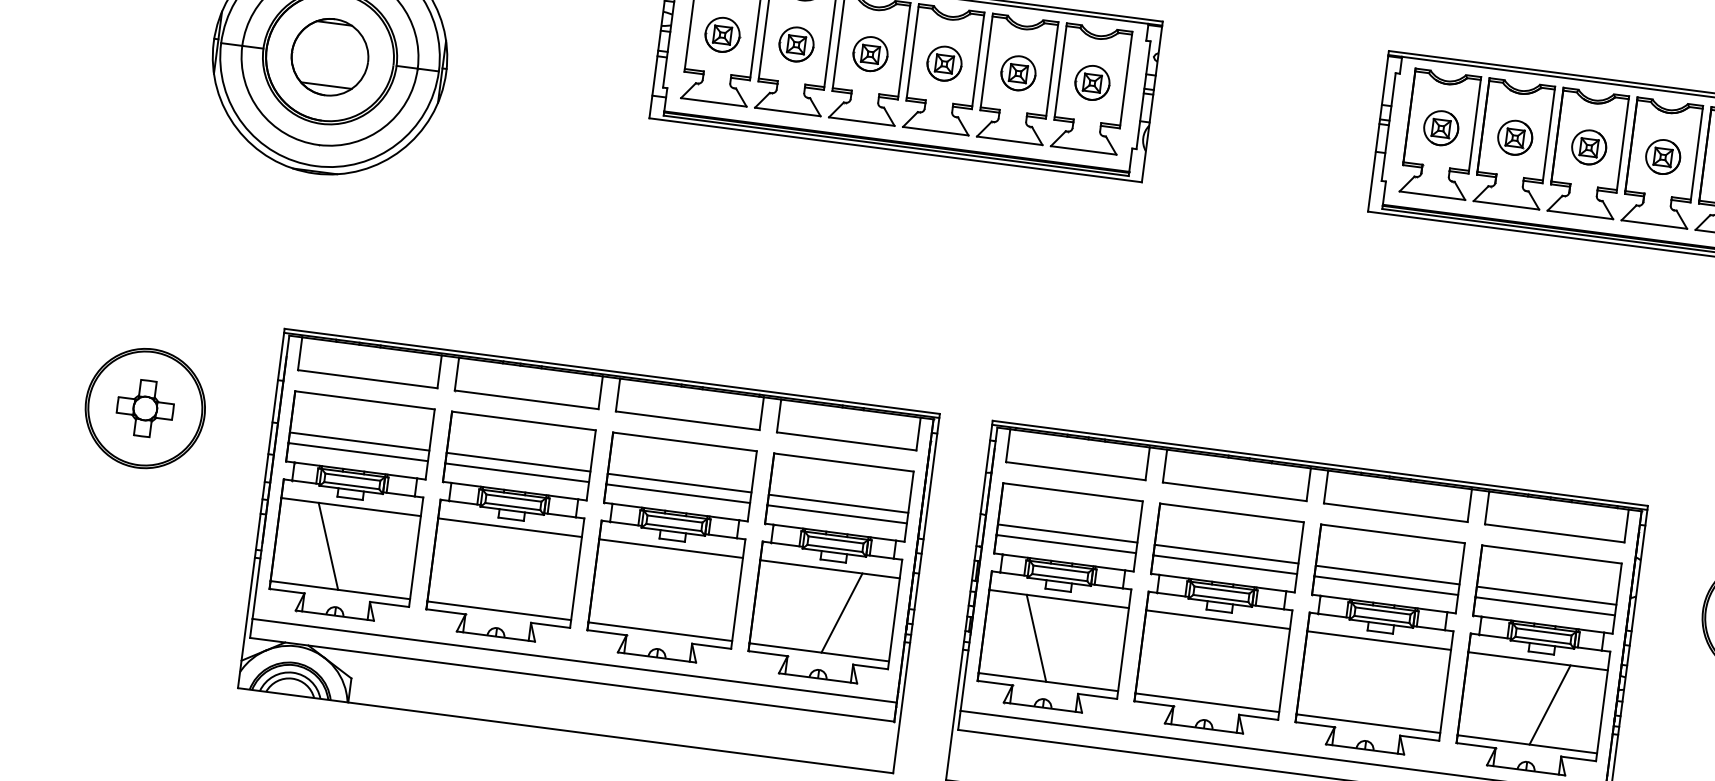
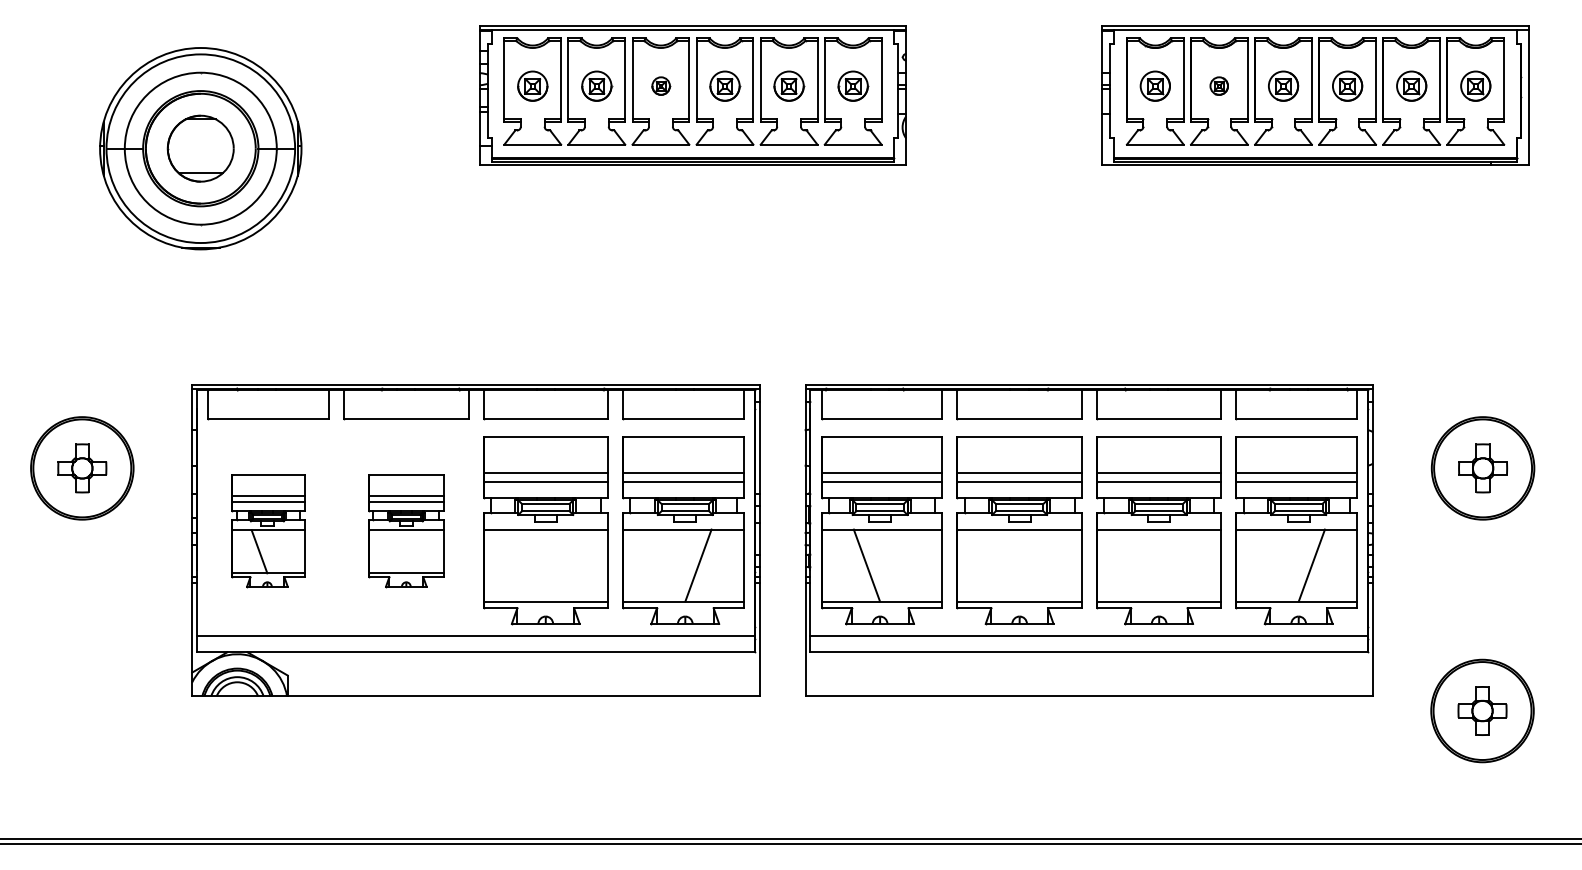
part: (871, 53) -> (661, 85), size x0.6
part: (1514, 136) -> (1218, 85), size x0.6
part: (350, 508) -> (268, 530), size x0.6
part: (510, 528) -> (406, 530), size x0.6

